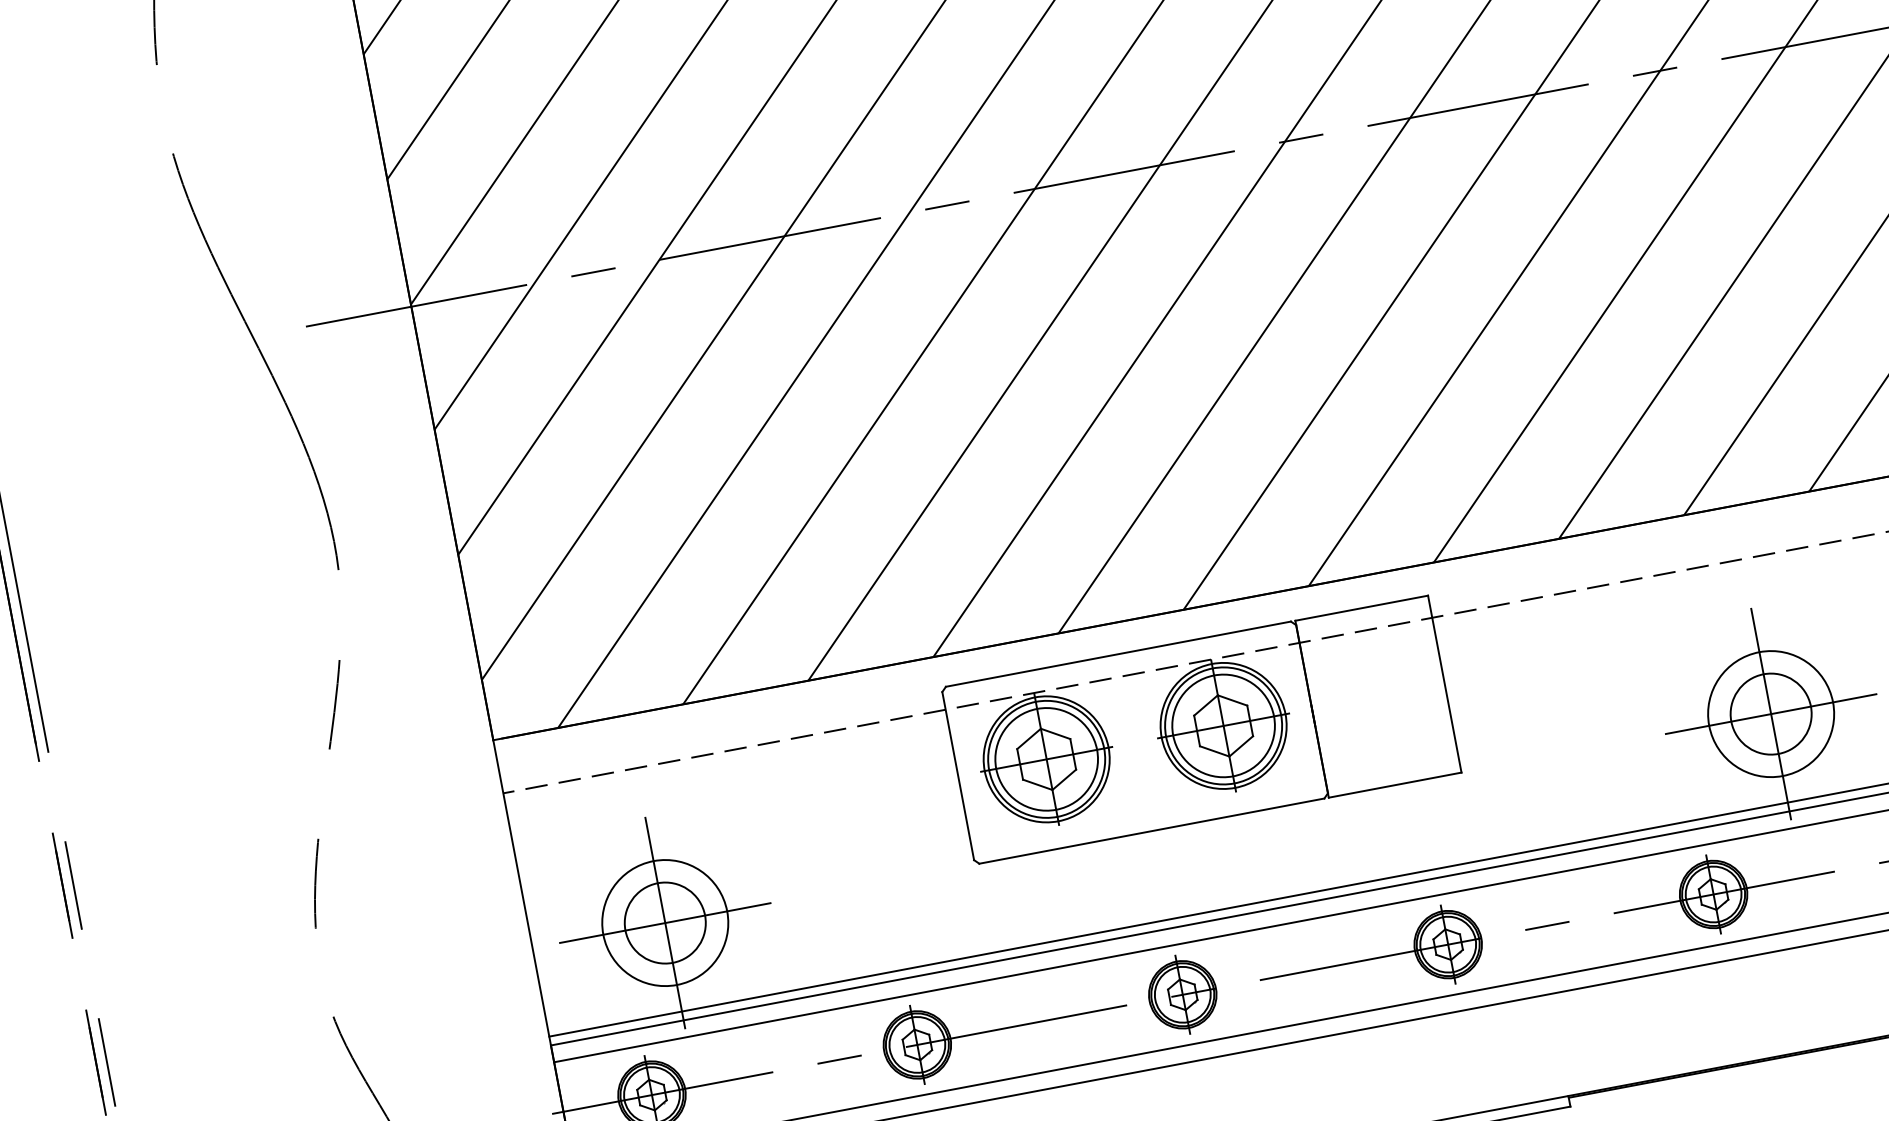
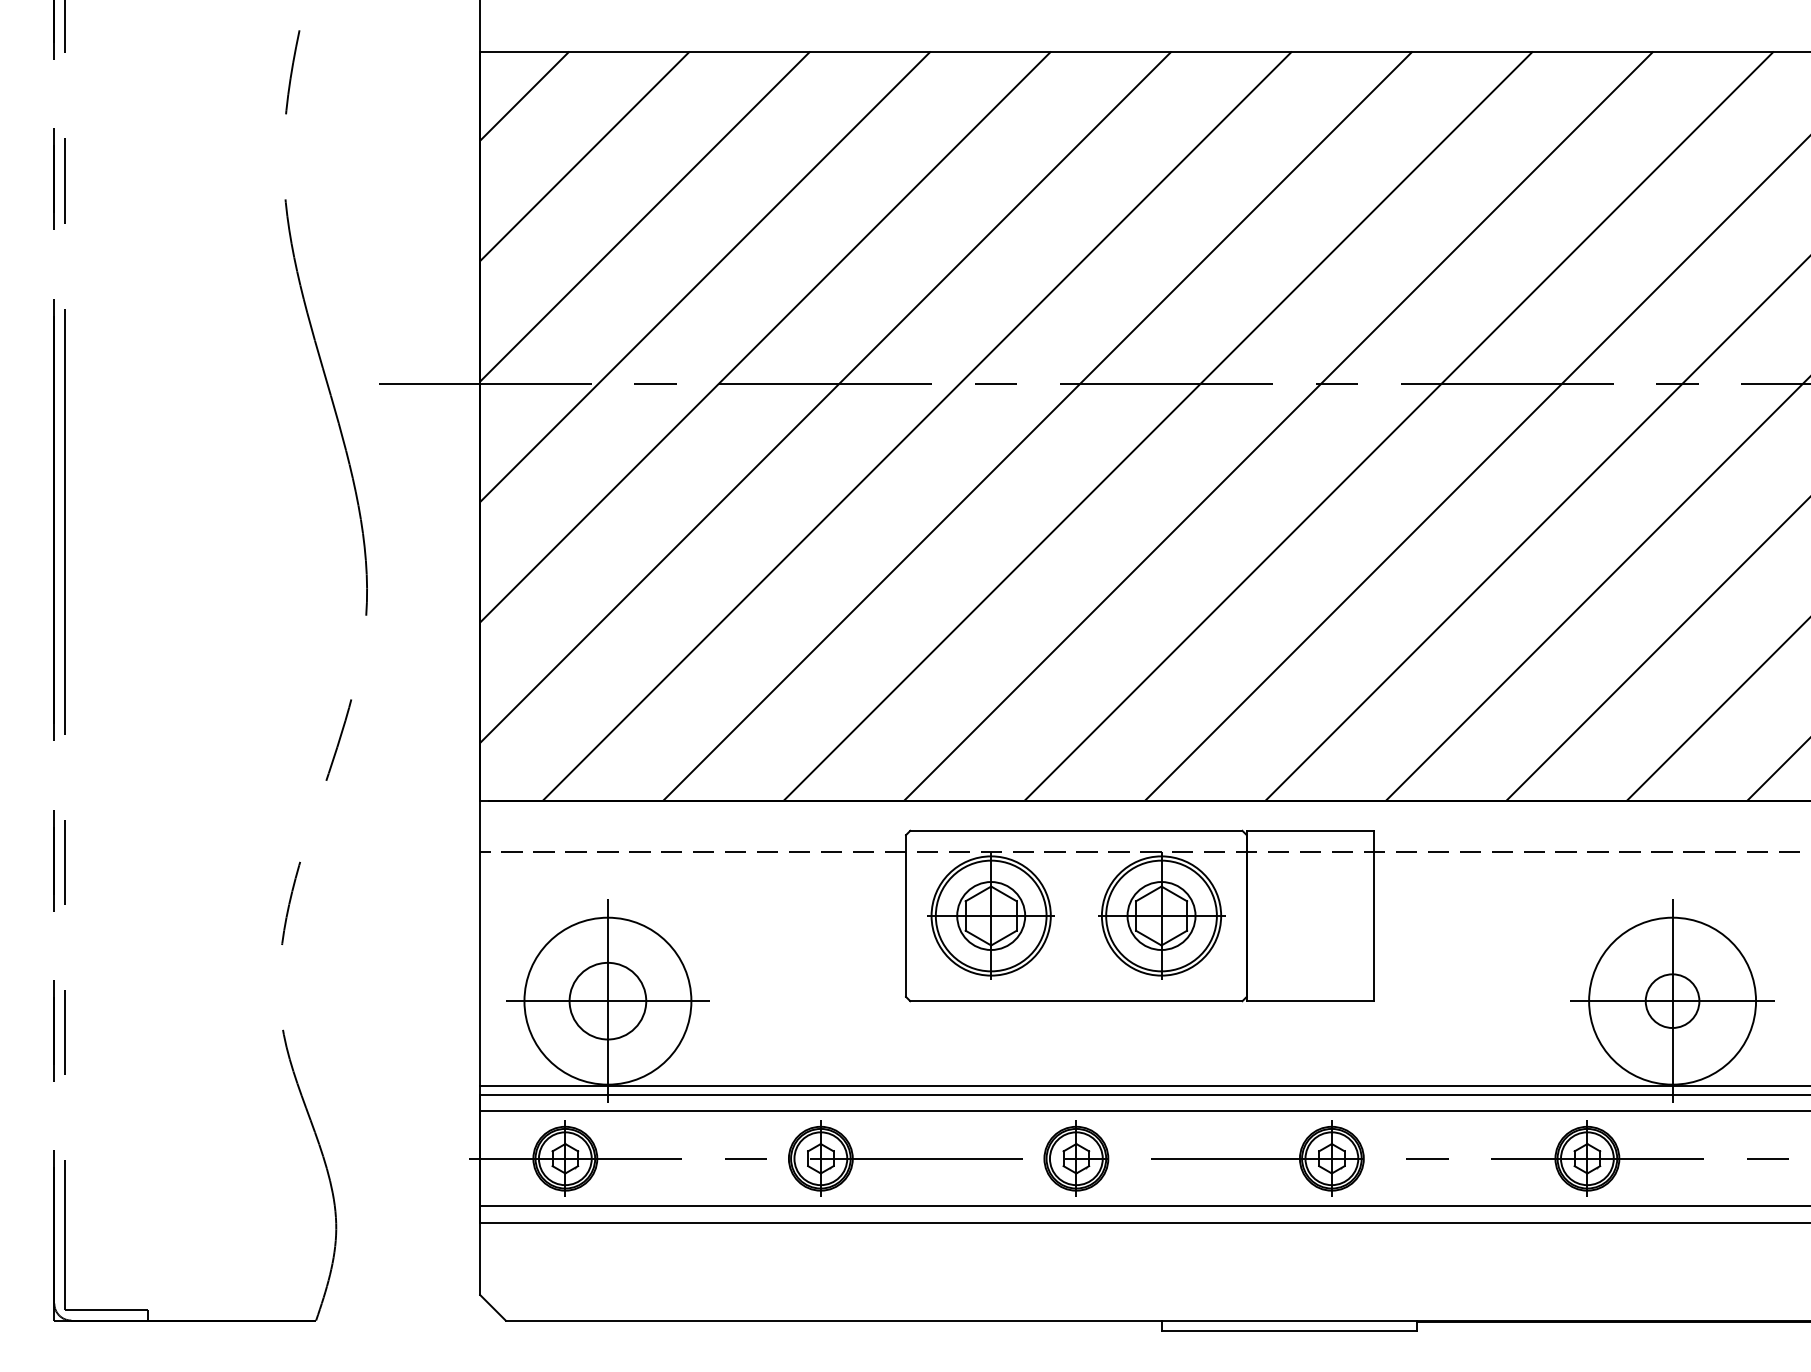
circle: (1770, 713) -> (1672, 1000), size x0.7
circle: (1770, 713) -> (1672, 1000), size x1.4
circle: (1223, 725) -> (1161, 915), size x0.7
circle: (1045, 758) -> (990, 915), size x0.7
circle: (664, 922) -> (607, 1000), size x1.4

